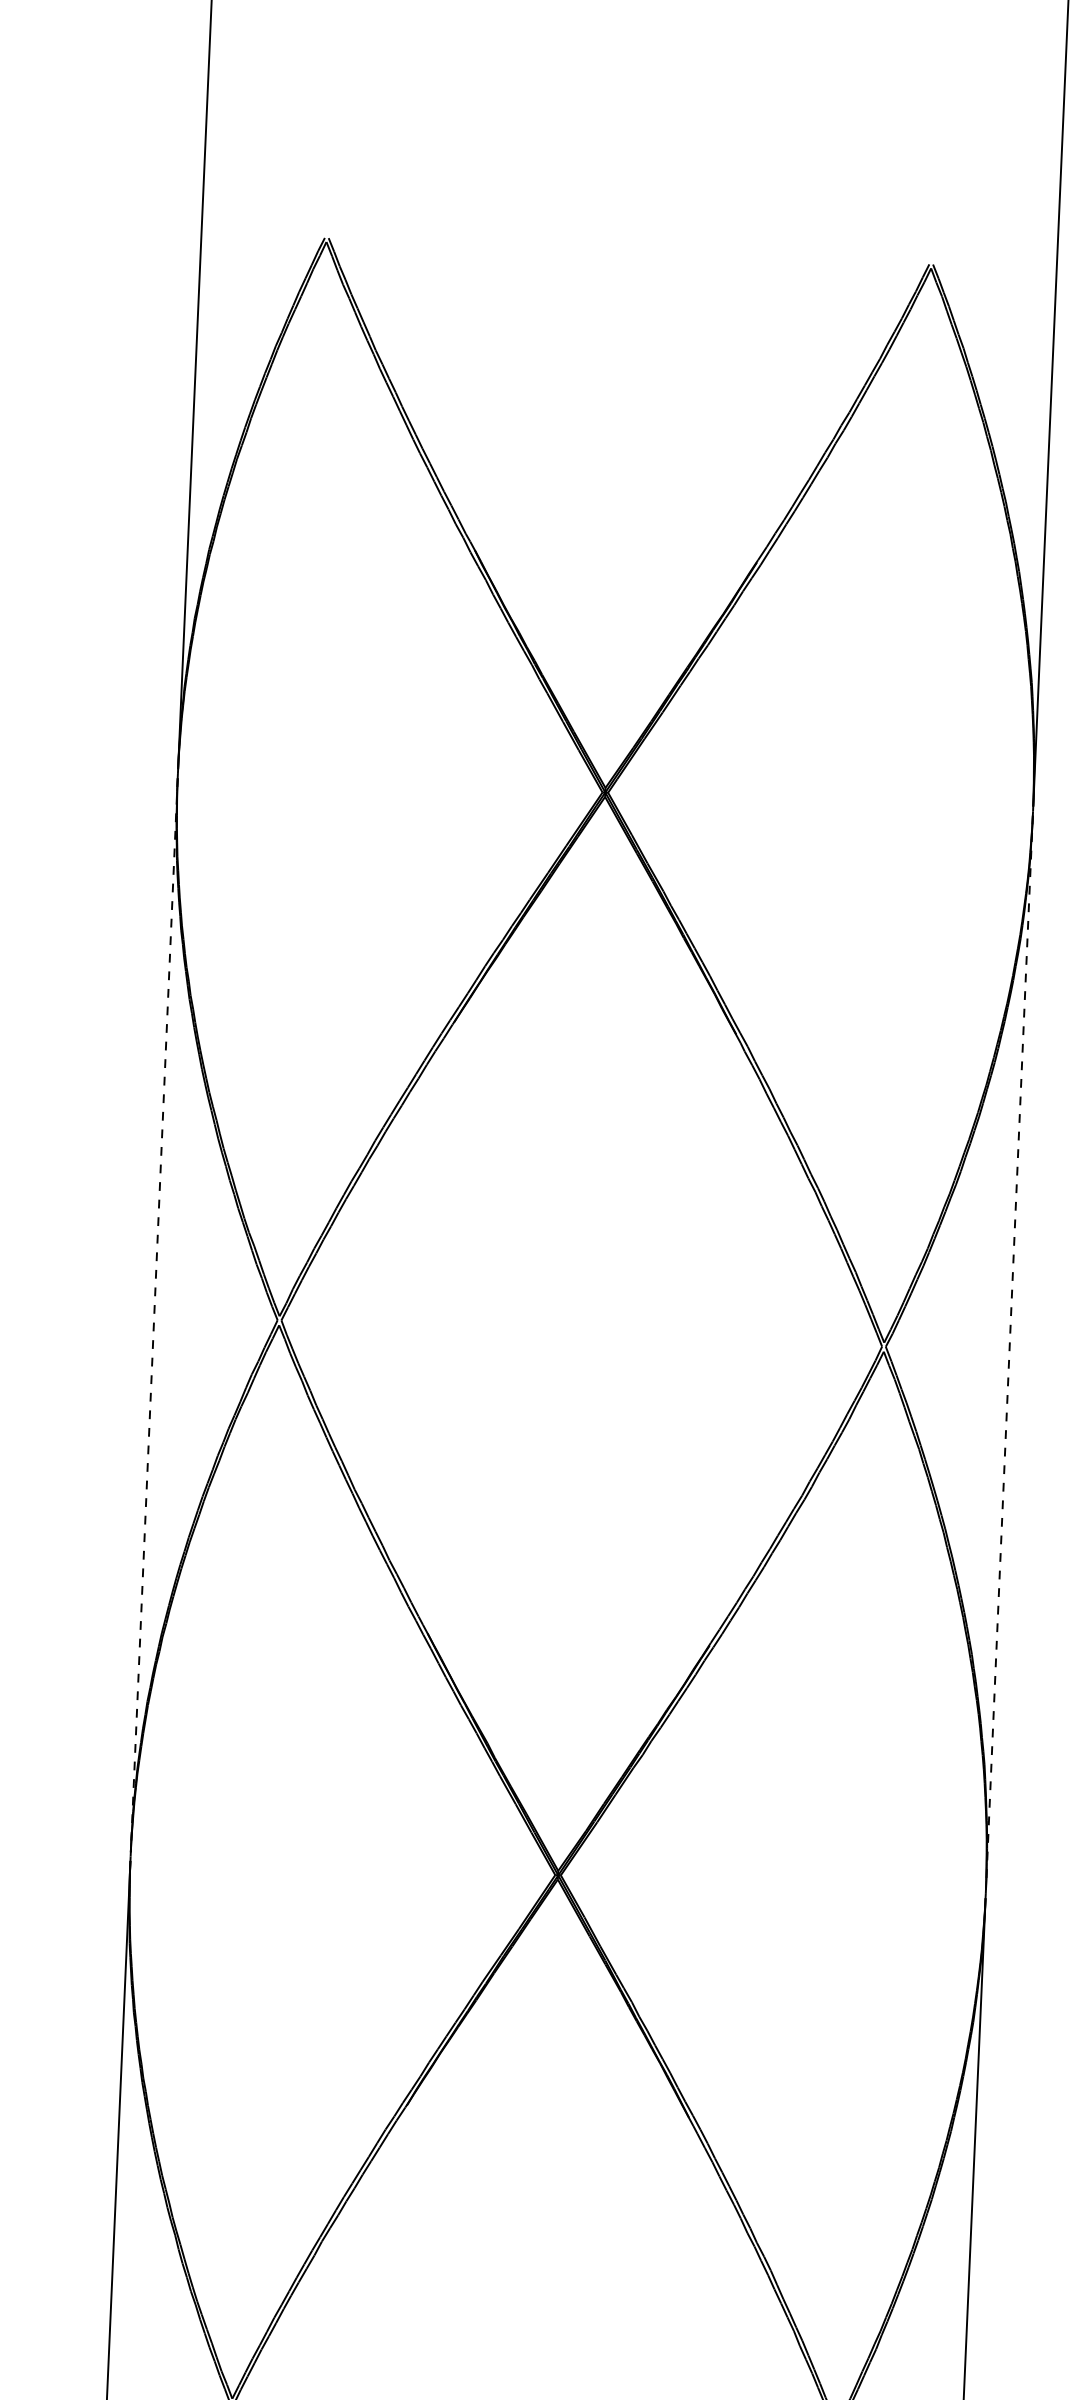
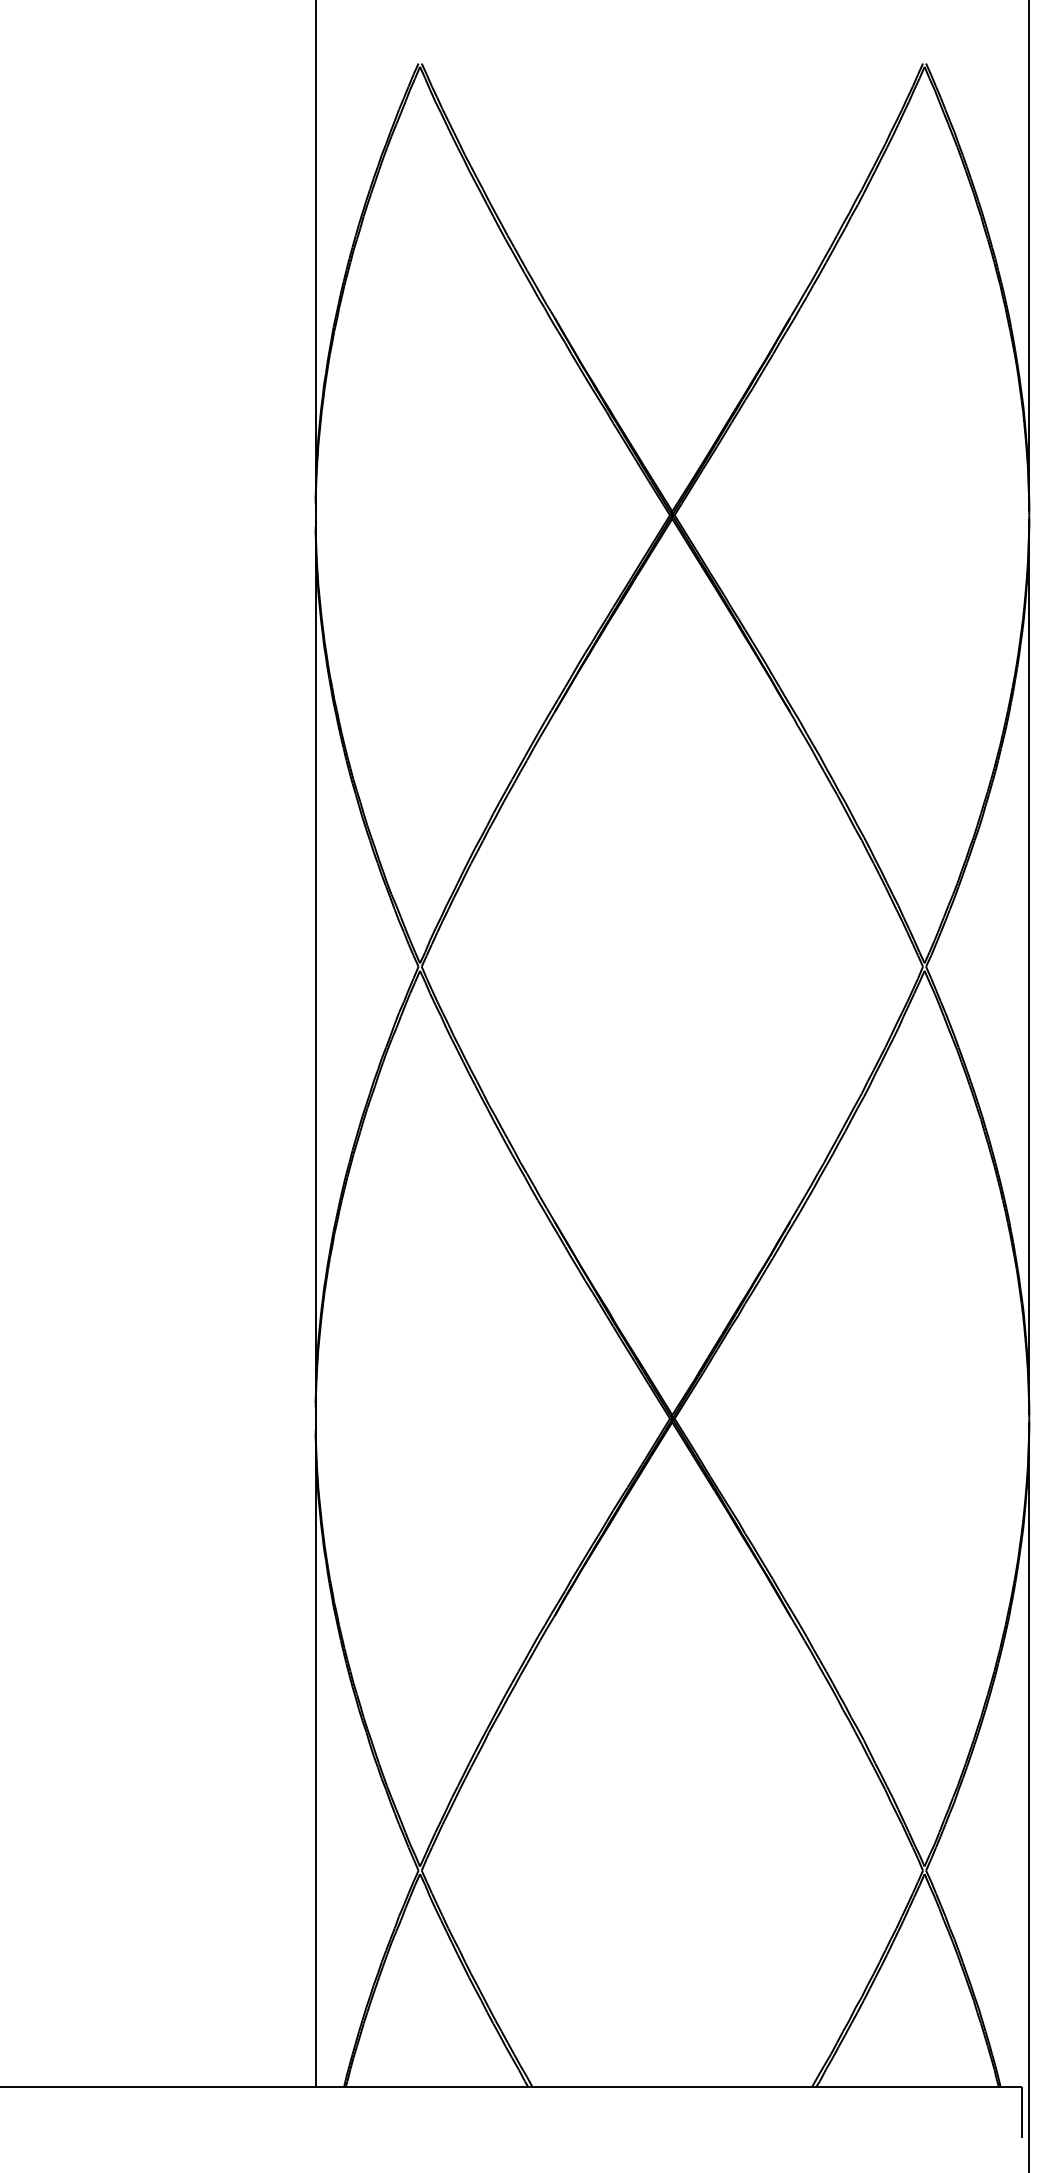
line: (154, 1315) -> (315, 967), dashed -> solid
line: (1009, 1353) -> (1029, 967), dashed -> solid

